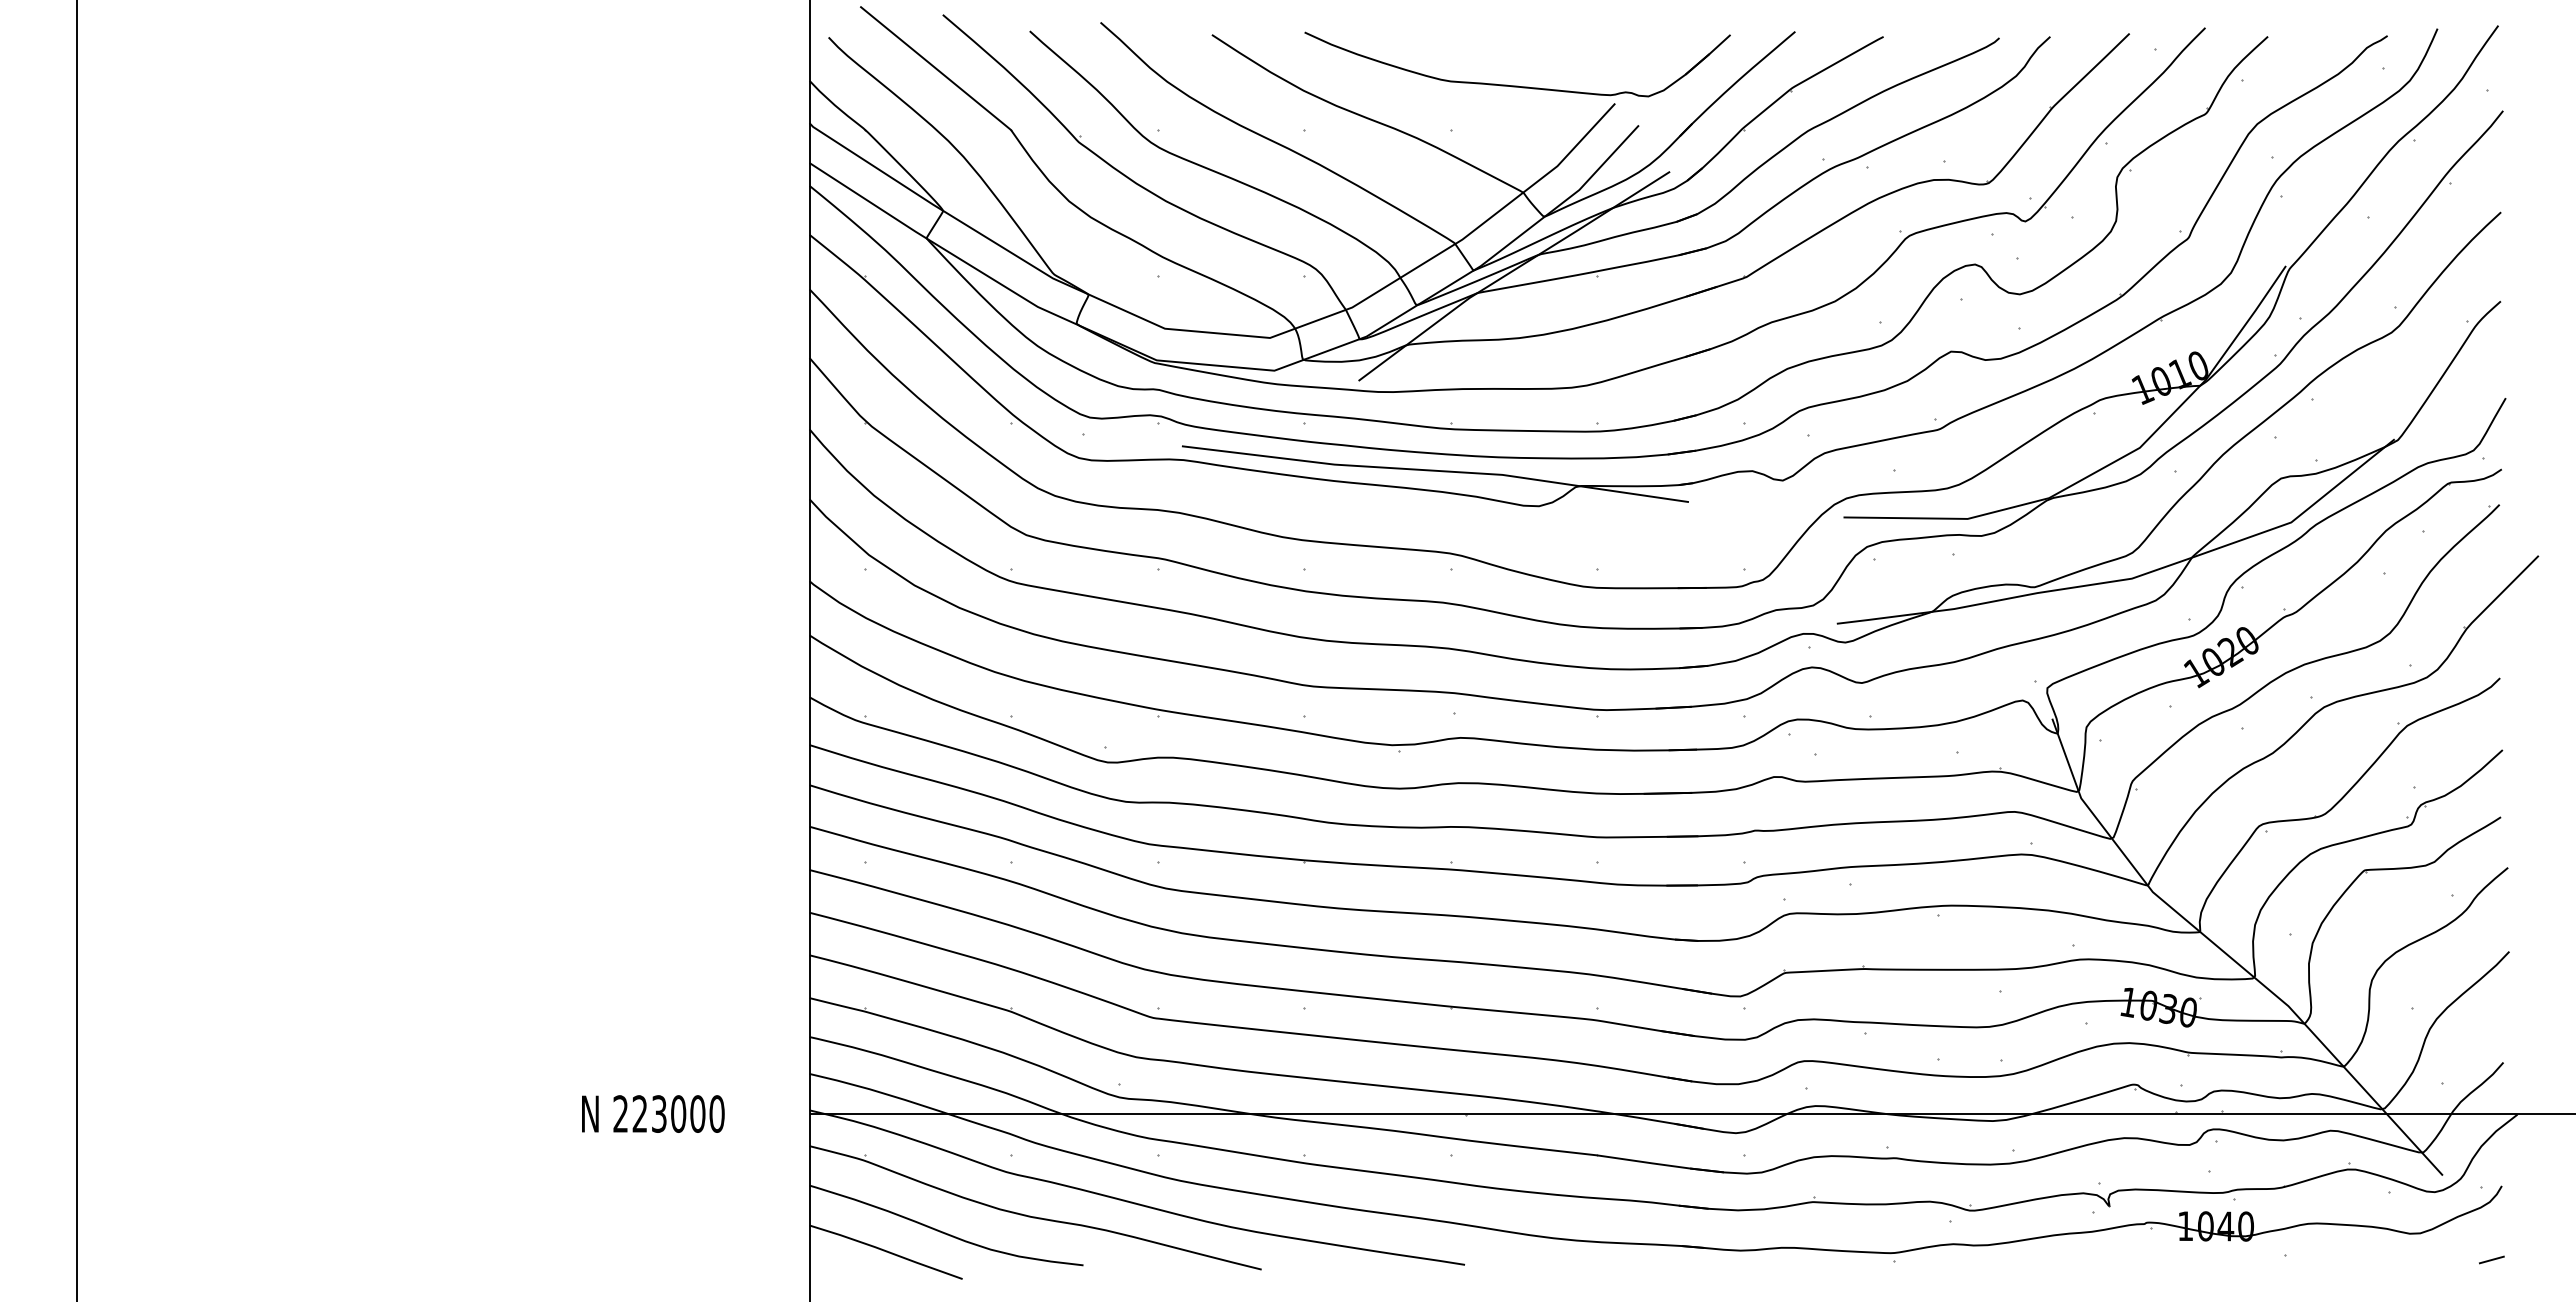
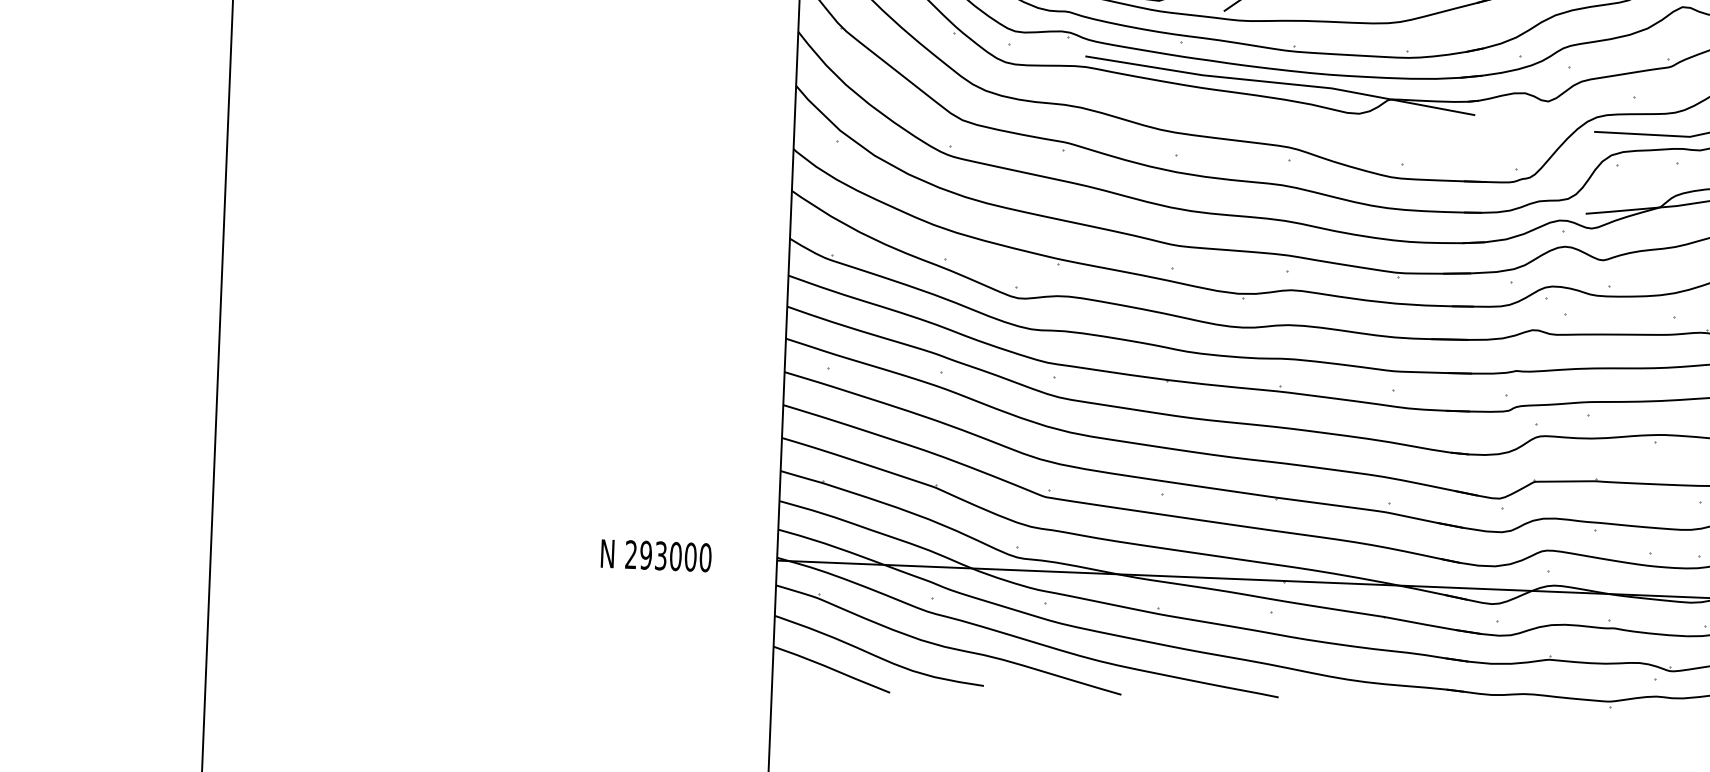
text: (639, 1113) -> (645, 554), 223000 -> 293000

